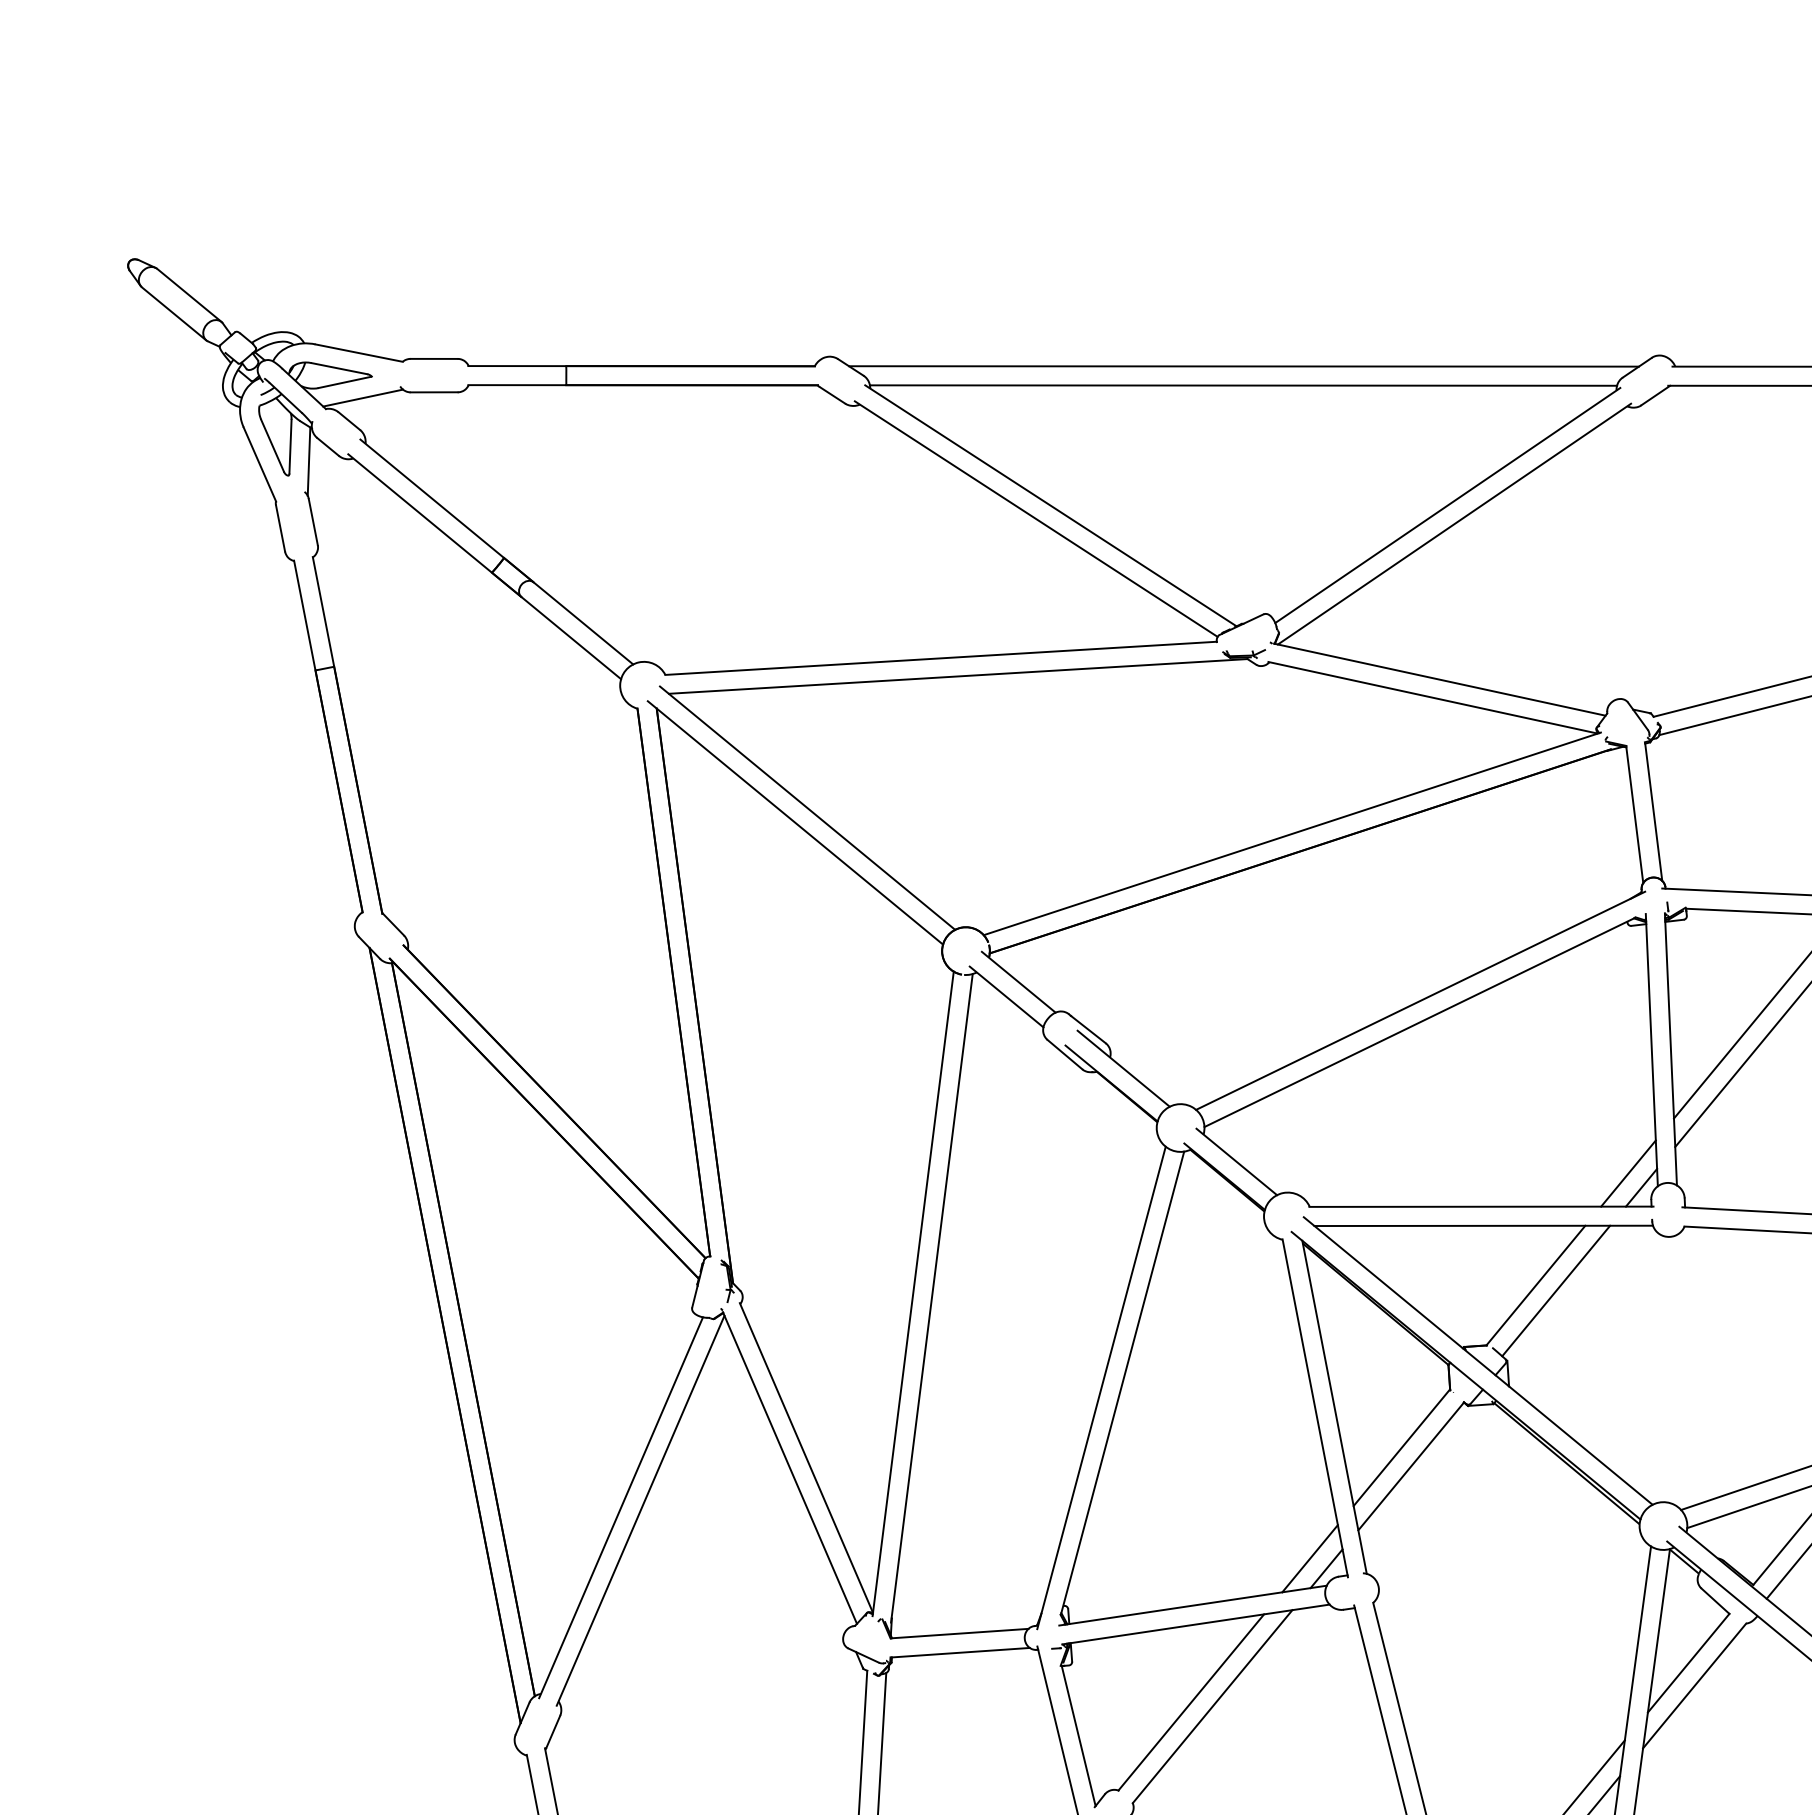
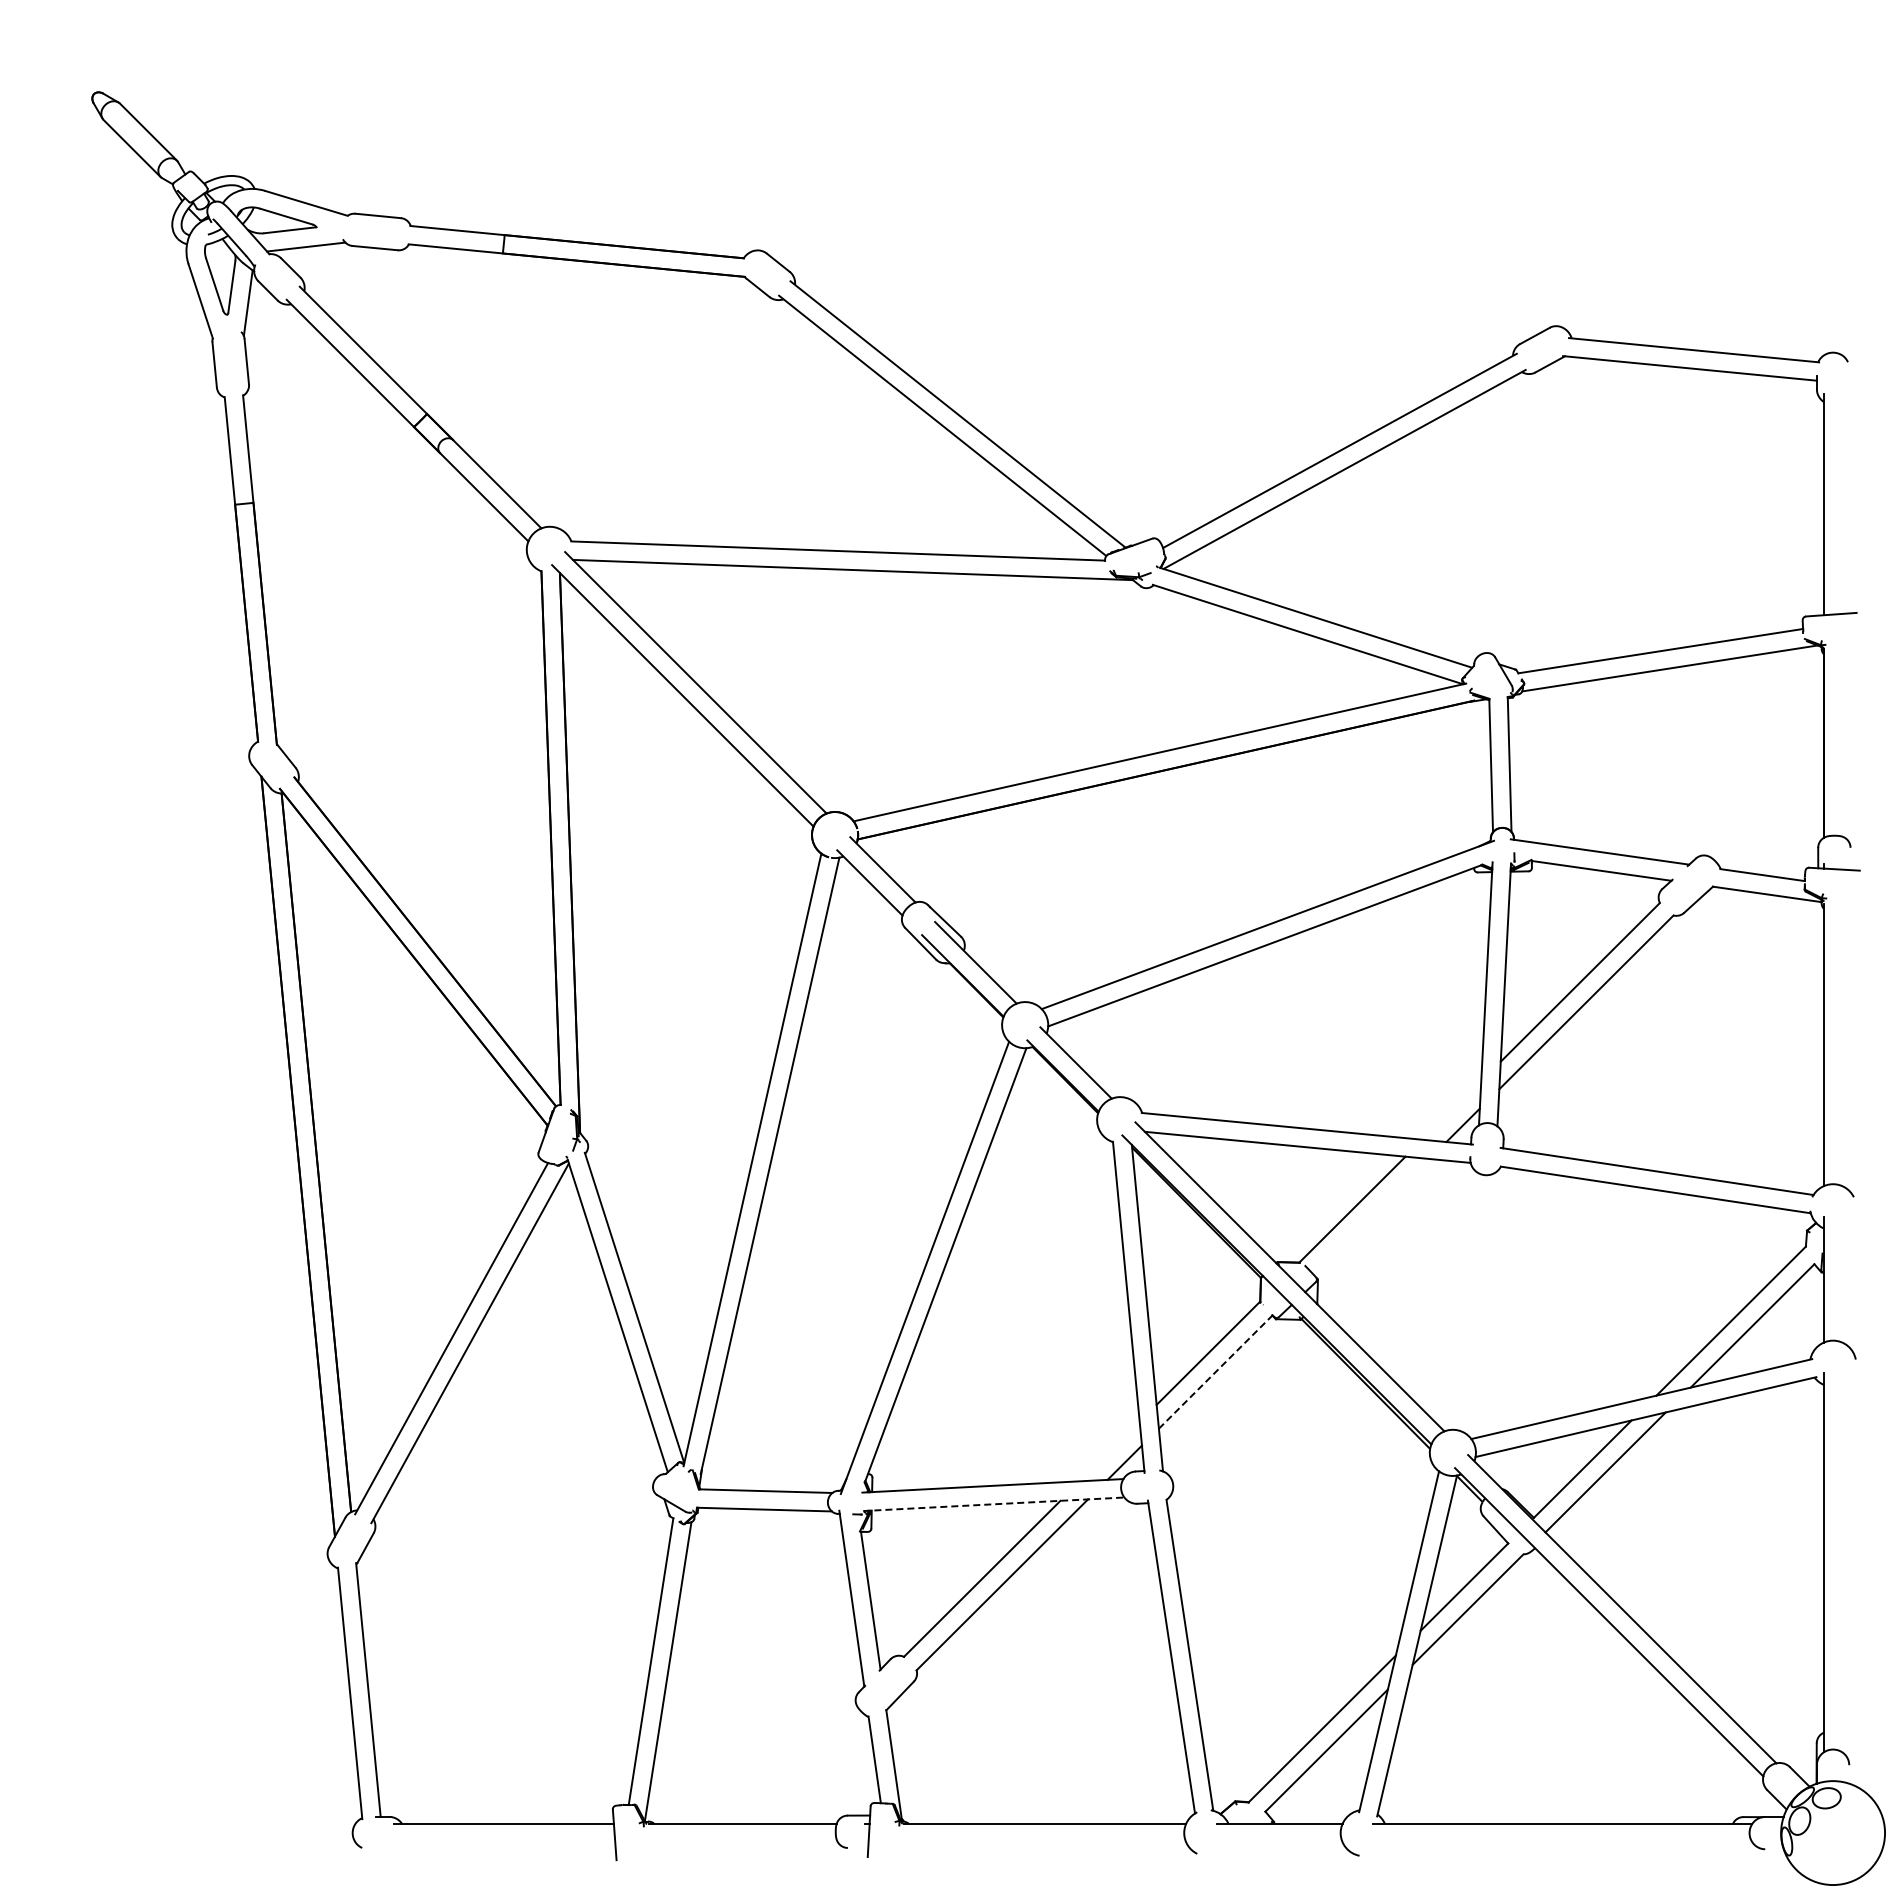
line: (1243, 365) -> (1156, 297), removed
line: (1243, 385) -> (1154, 316), removed
line: (1628, 1173) -> (1451, 1110), removed
line: (1556, 1290) -> (1371, 1216), removed
line: (1411, 1465) -> (1216, 1371), solid -> dashed
line: (1309, 1558) -> (1109, 1451), removed
line: (1195, 1624) -> (993, 1504), solid -> dashed

